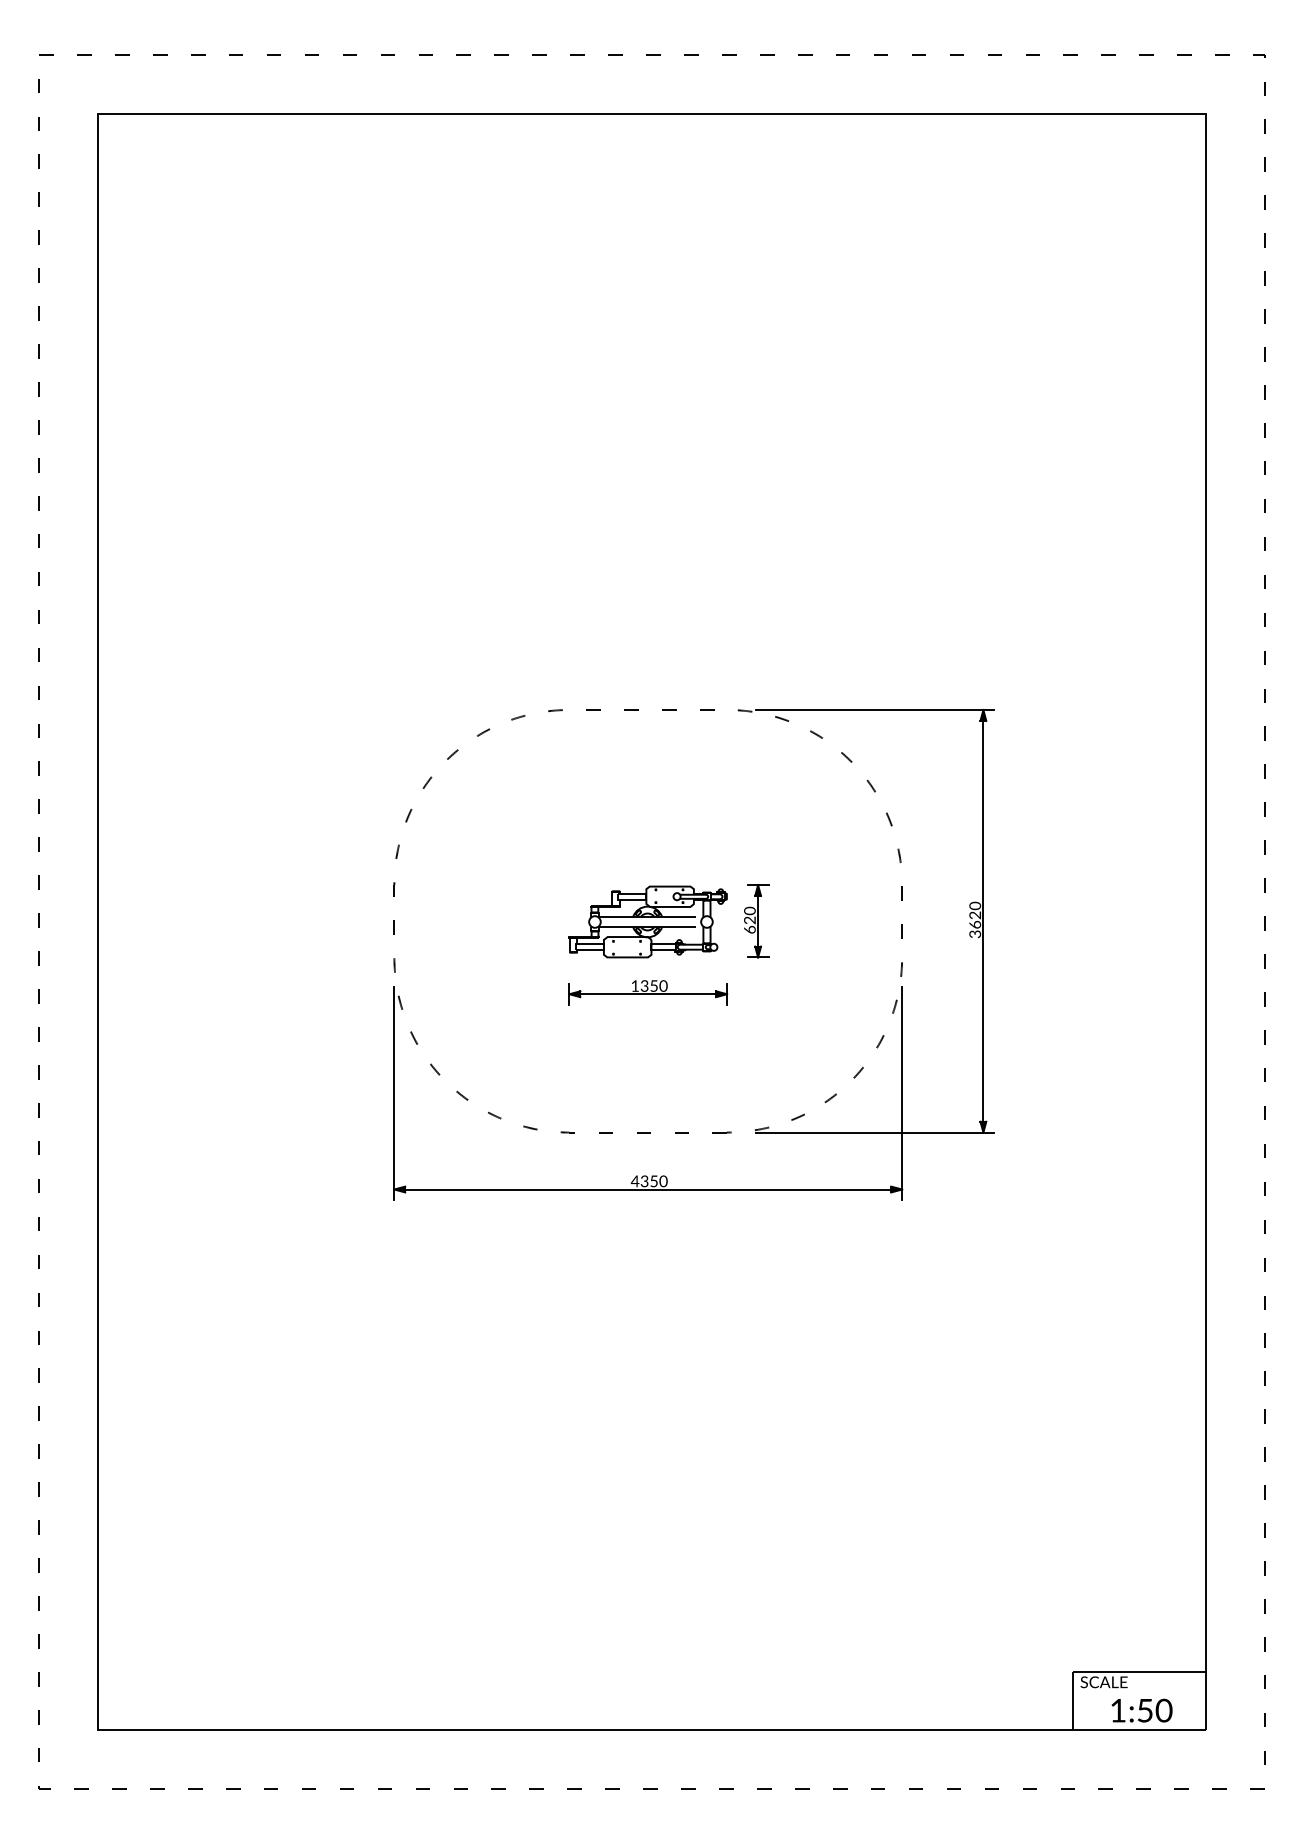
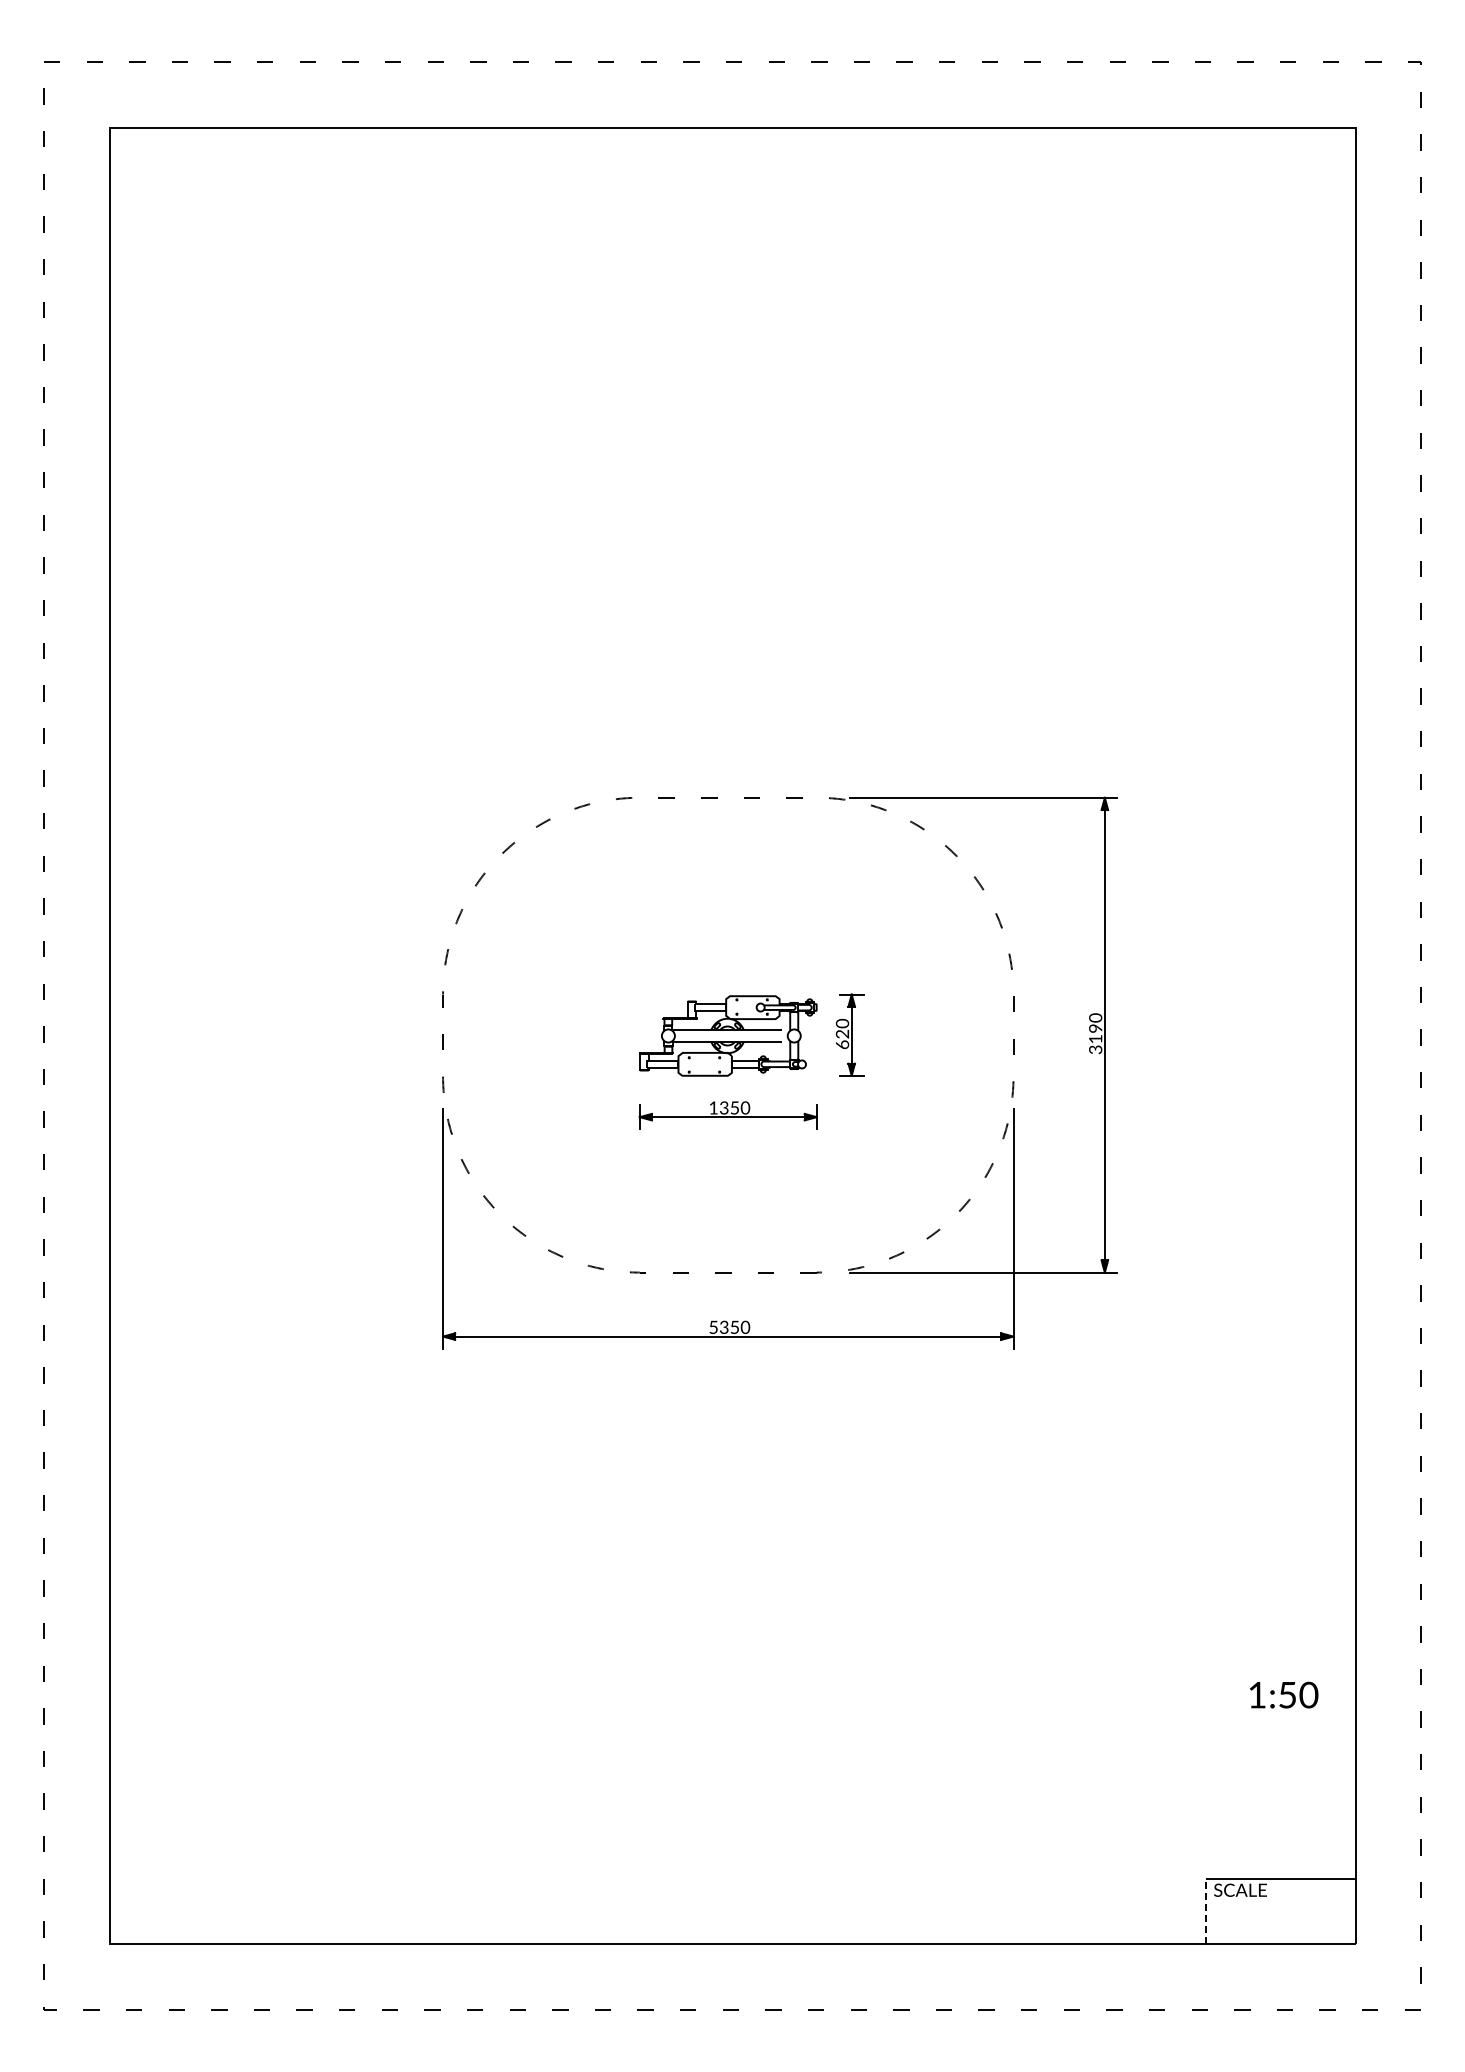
text: (975, 919) -> (1095, 1033), 3620 -> 3190
text: (635, 1180) -> (713, 1326), 4350 -> 5350
line: (1072, 1701) -> (1205, 1911), solid -> dashed
text: (1142, 1710) -> (1284, 1694), moved

